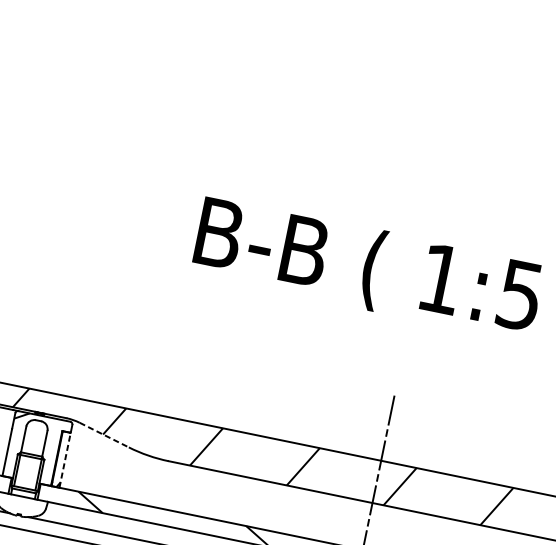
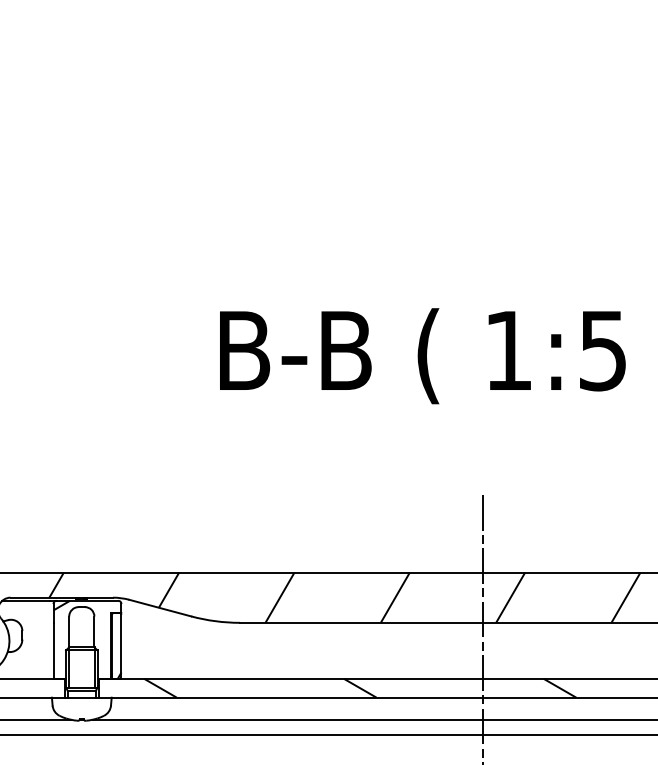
line: (104, 435) -> (160, 608), dashed -> solid
line: (65, 460) -> (121, 646), dashed -> solid

